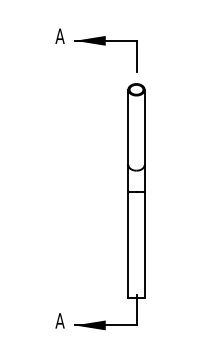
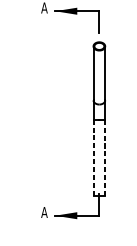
line: (144, 244) -> (105, 157), solid -> dashed
line: (128, 245) -> (93, 158), solid -> dashed

